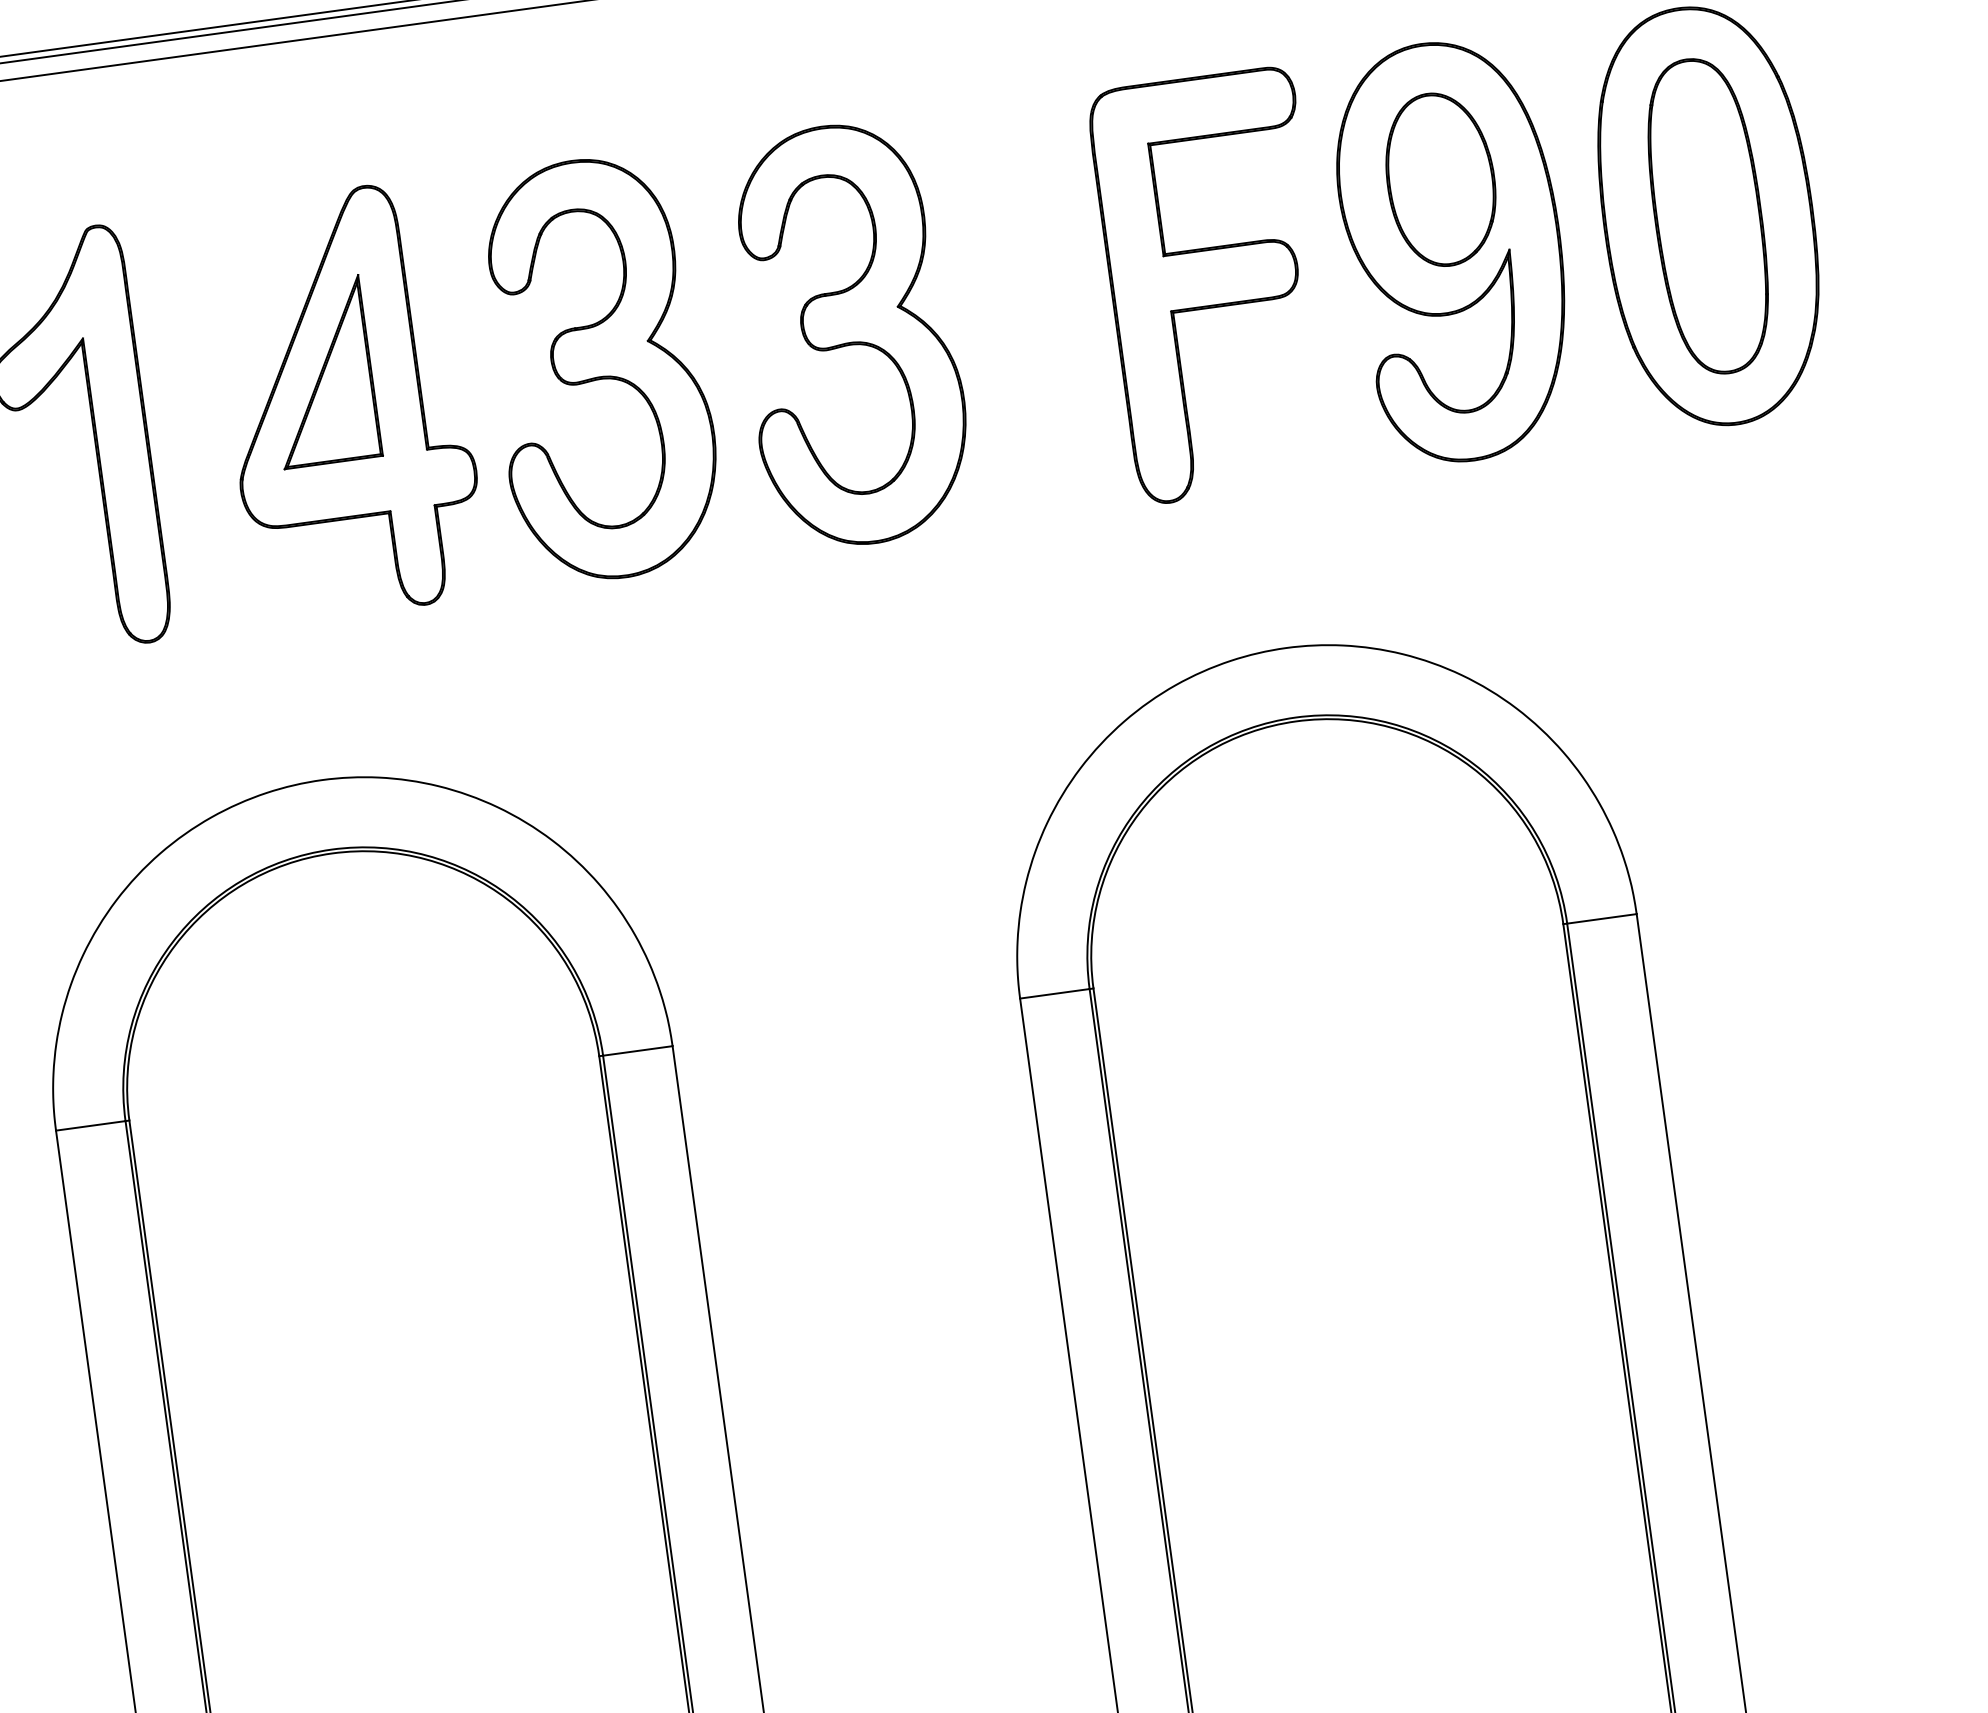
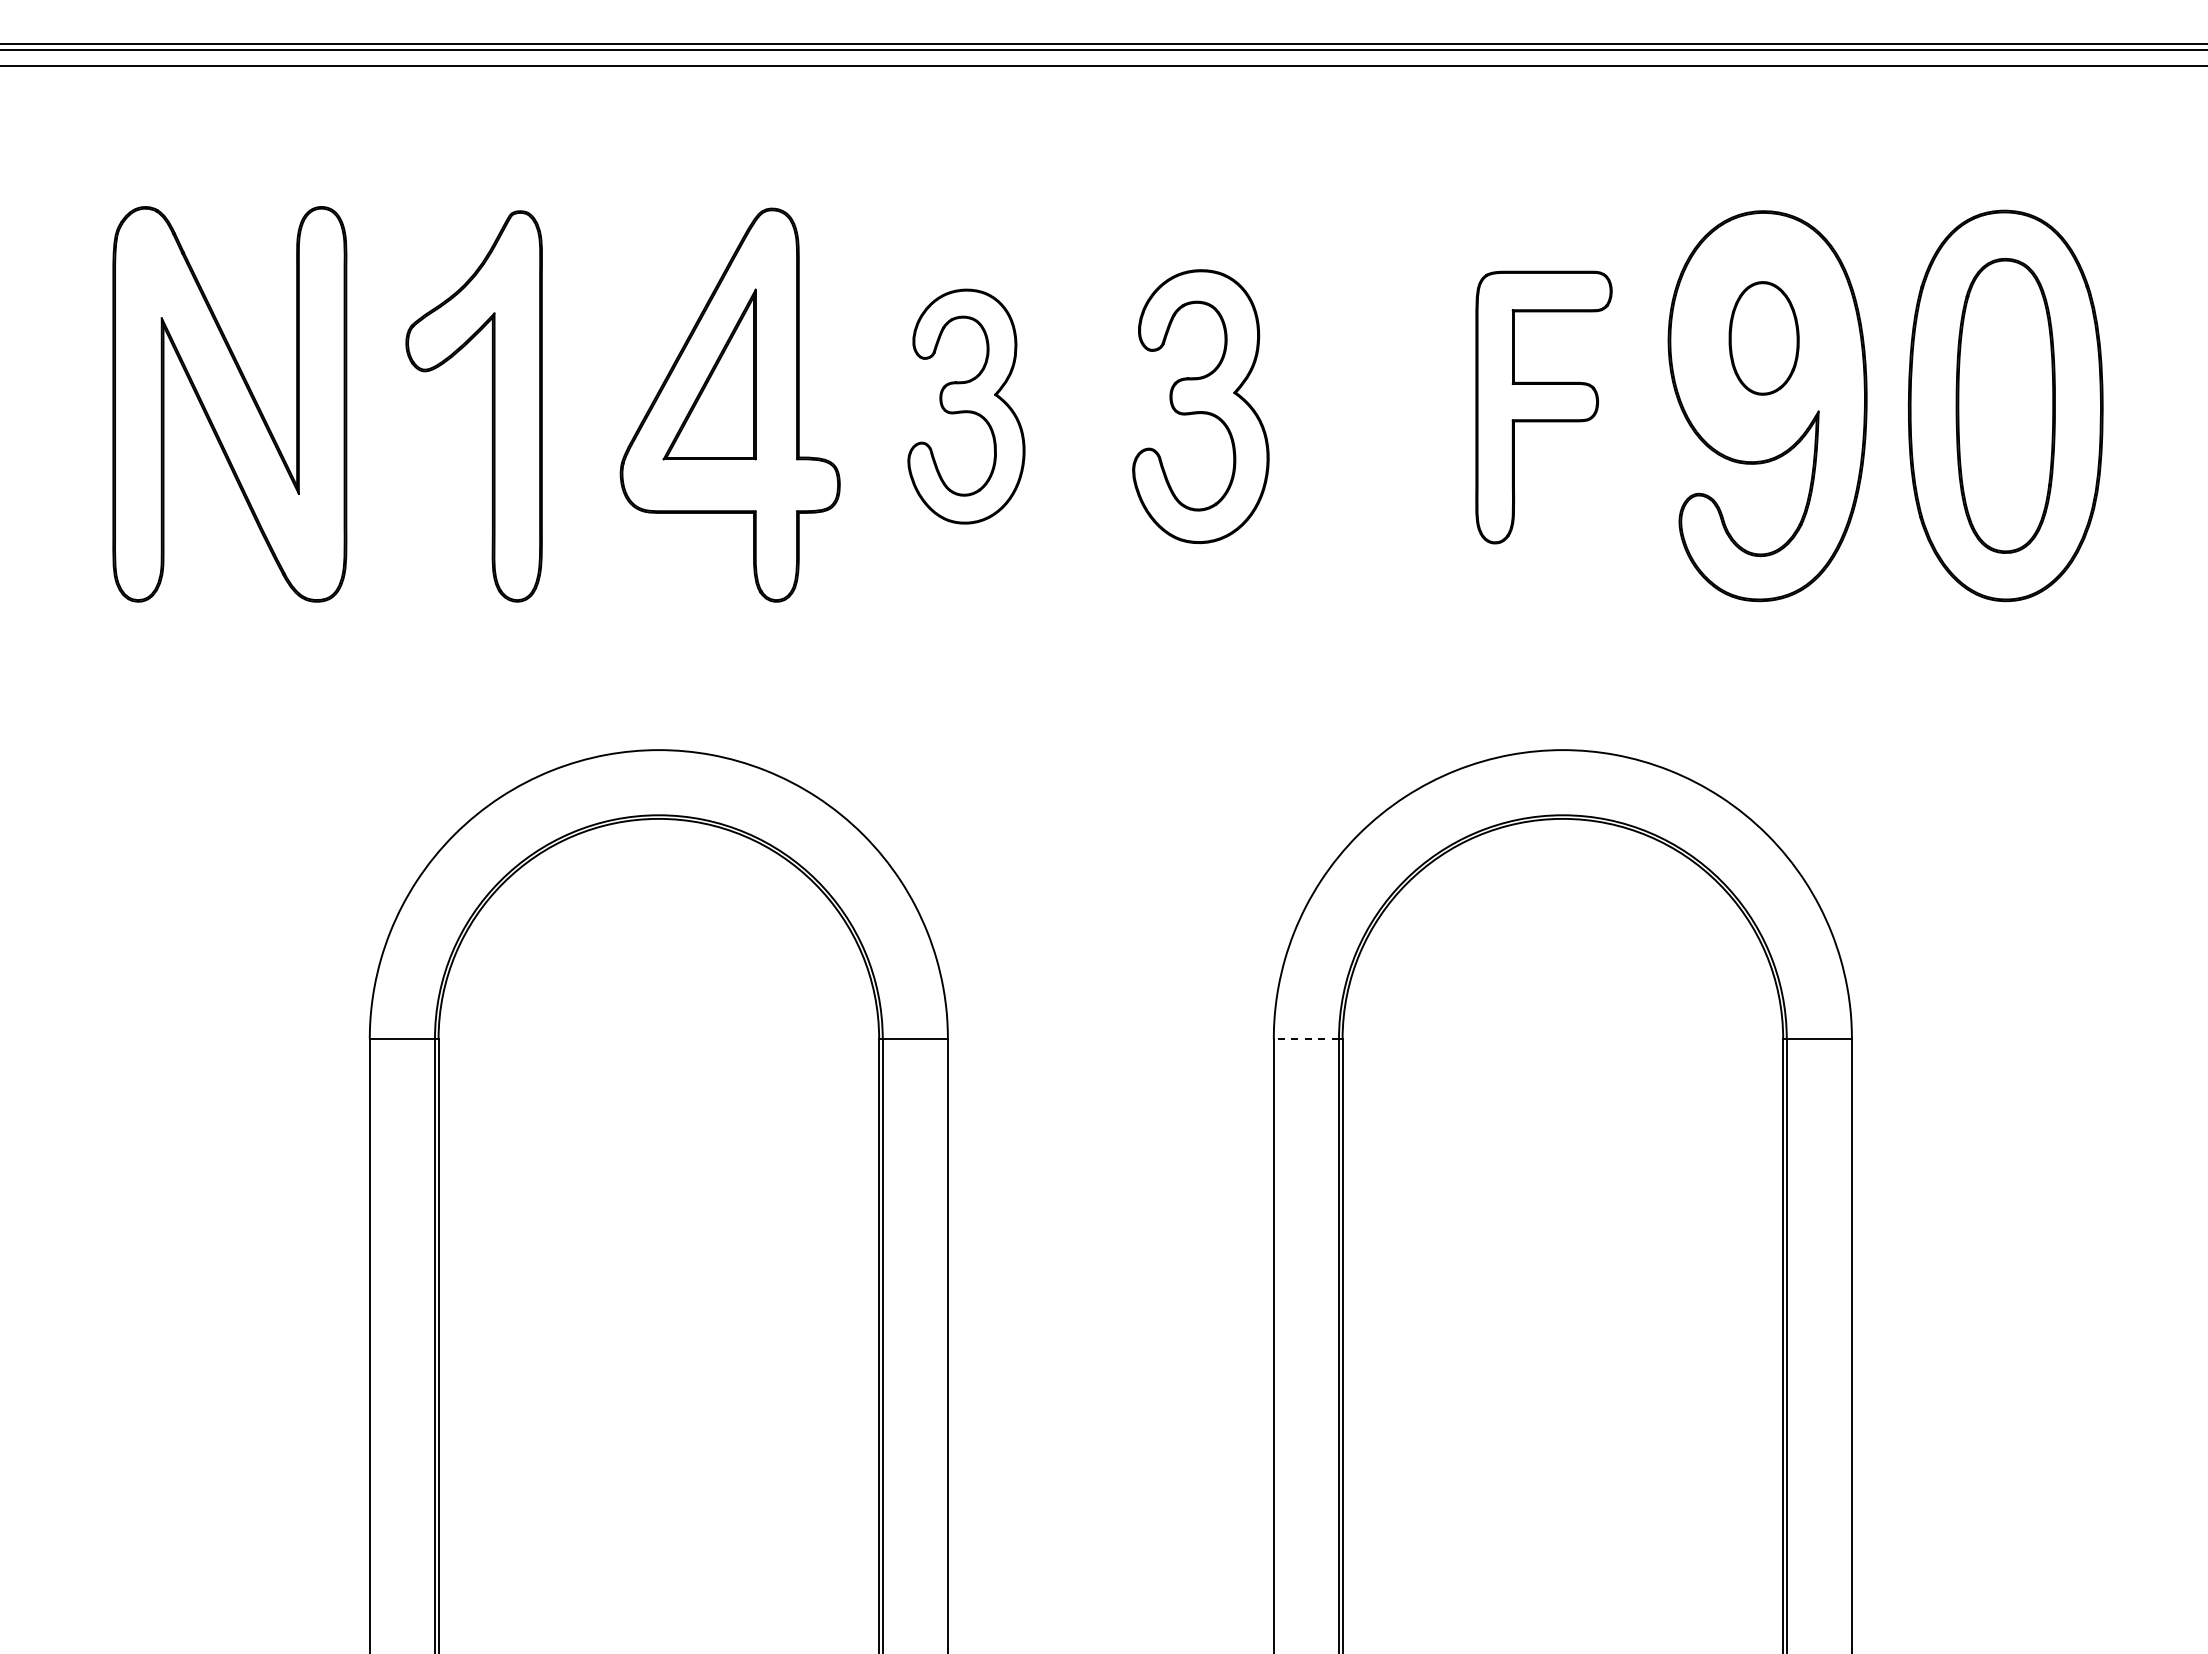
part: (1439, 179) -> (1763, 338), size x0.7
part: (1215, 285) -> (1543, 407), size x0.7
part: (849, 334) -> (1200, 406), size x0.7
part: (599, 368) -> (966, 406), size x0.6
line: (1055, 994) -> (1306, 1039), solid -> dashed

